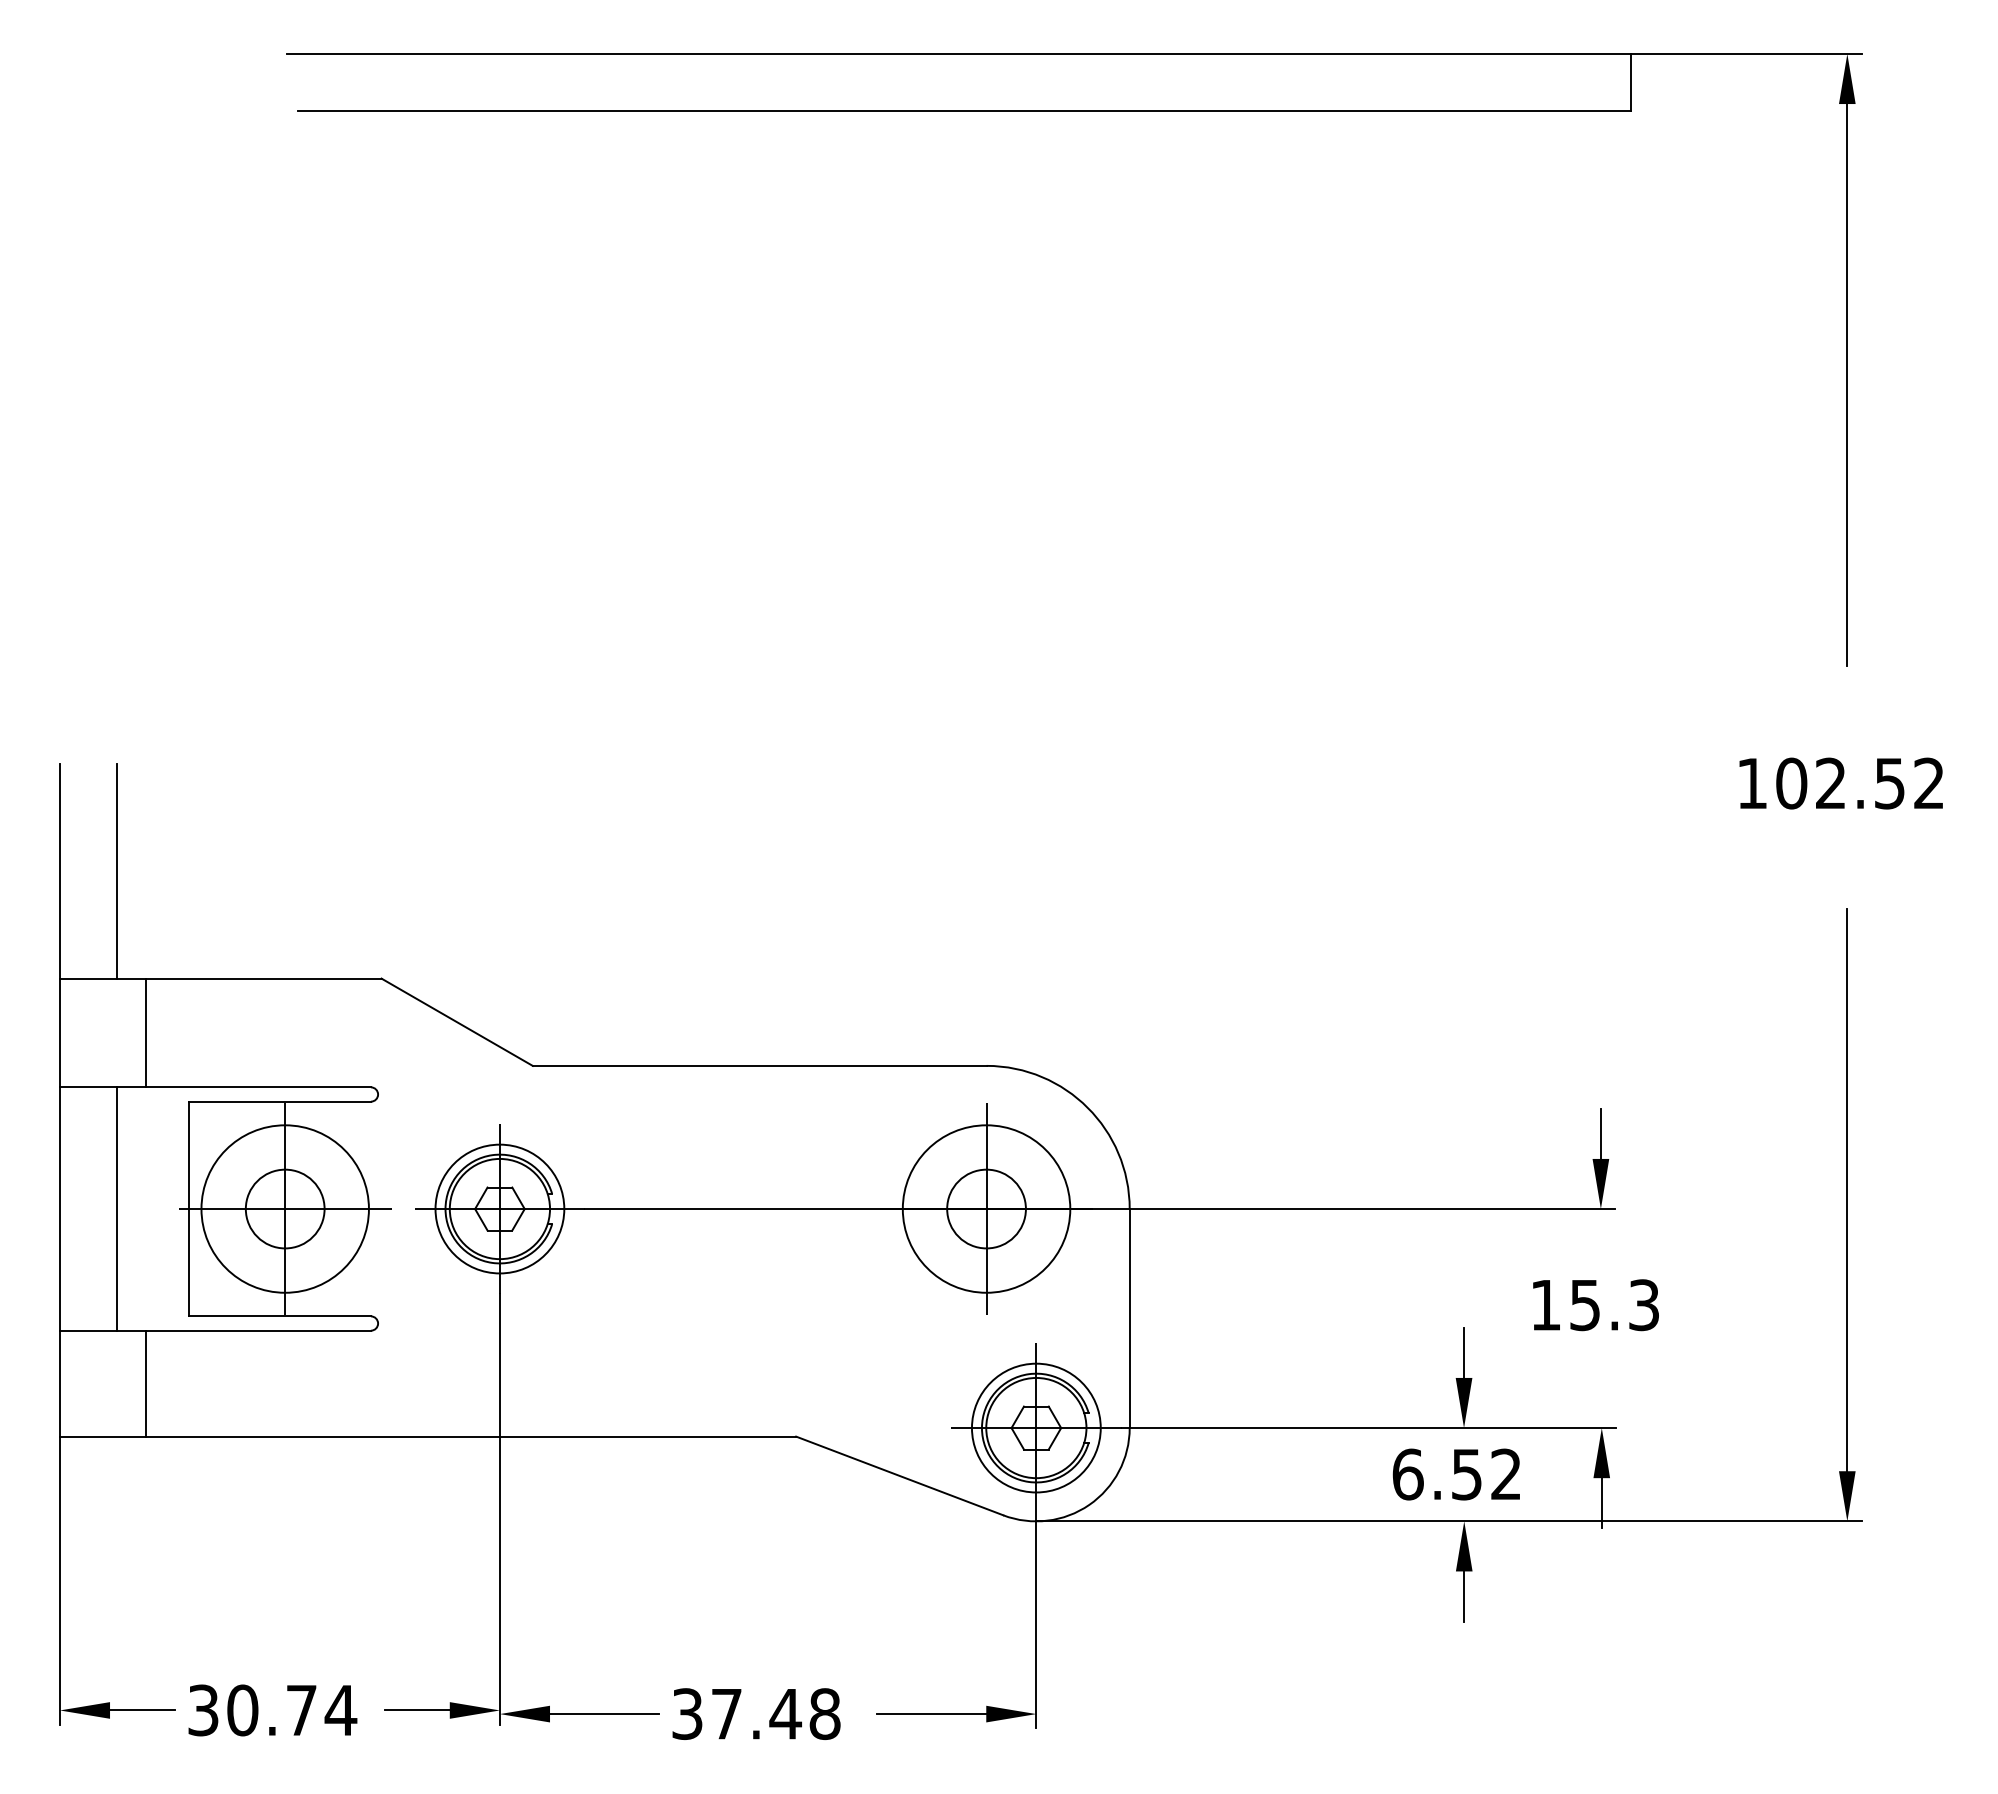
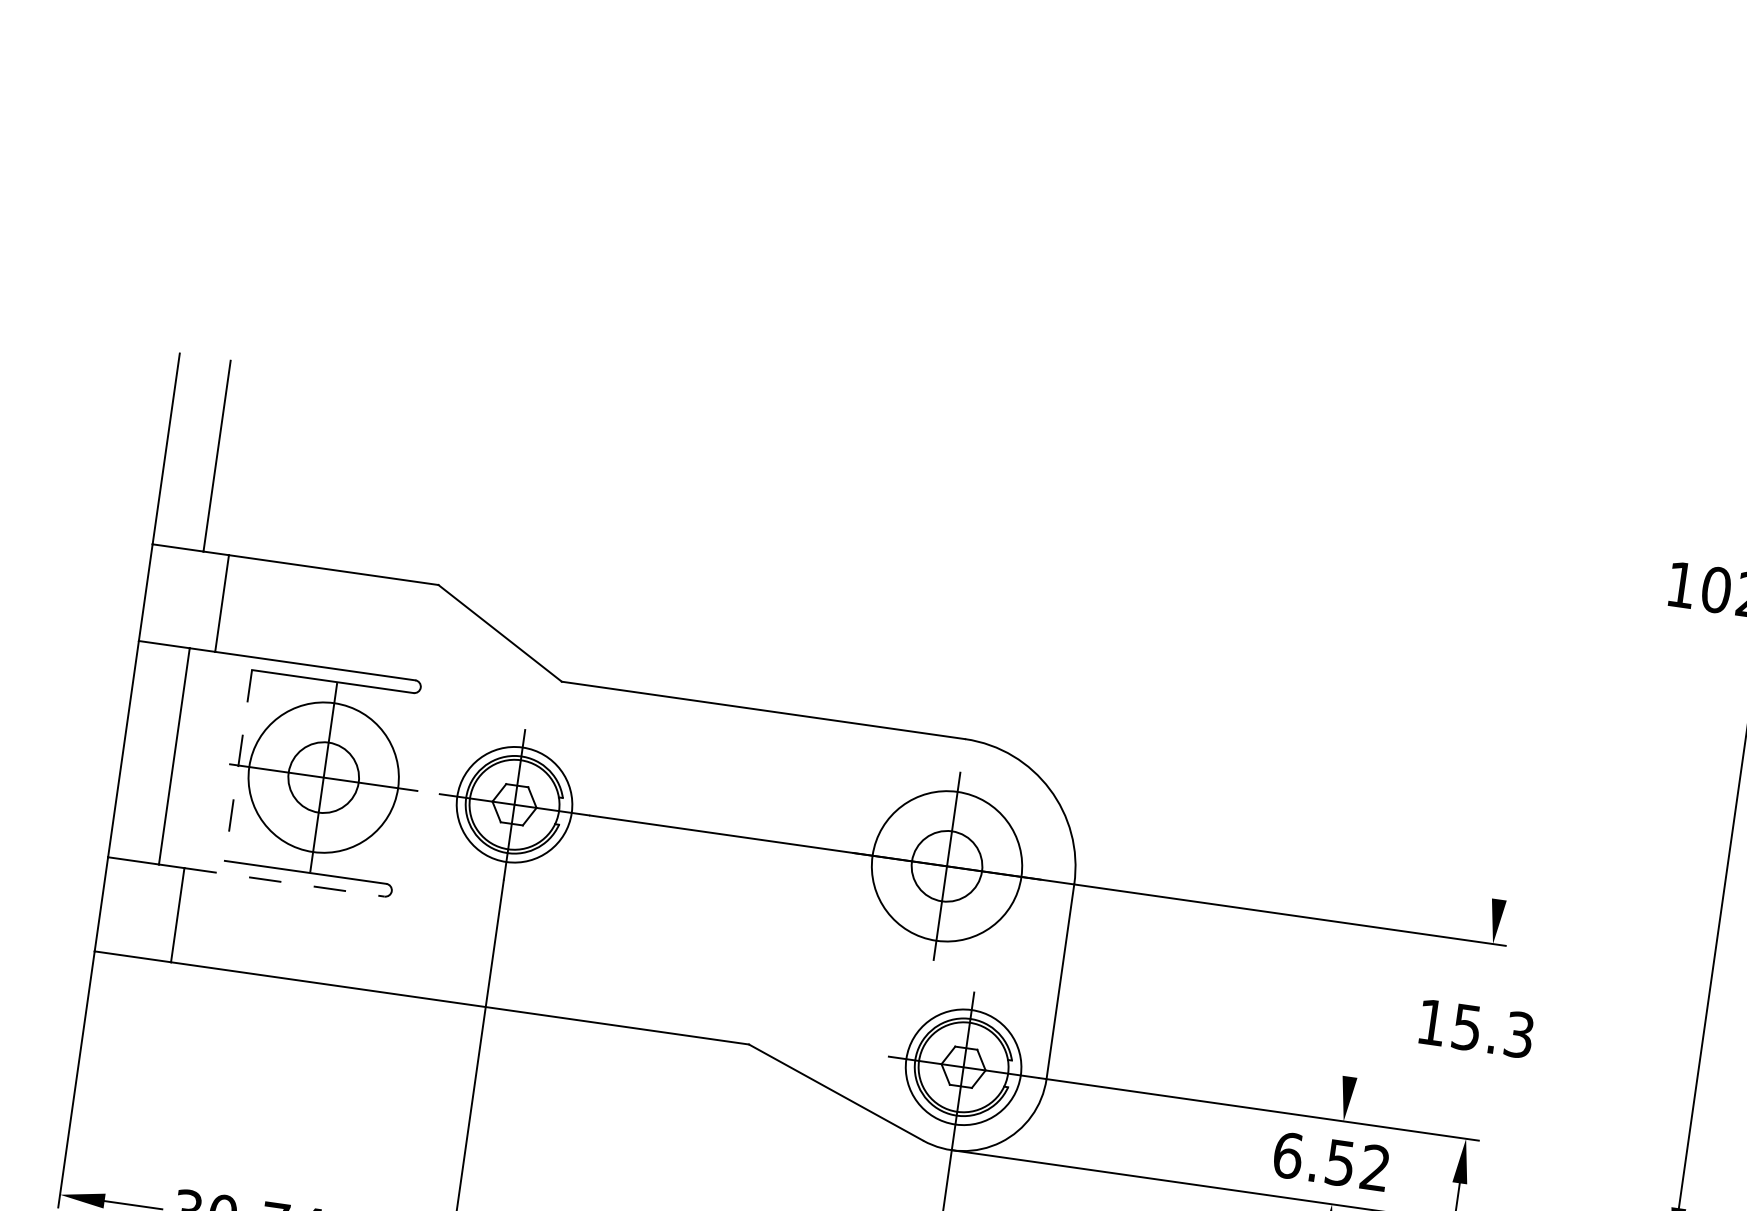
line: (1600, 1133) -> (1502, 876), removed
line: (189, 1209) -> (238, 765), solid -> dashed
line: (258, 1330) -> (284, 882), solid -> dashed
line: (1464, 1352) -> (1353, 1054), removed

